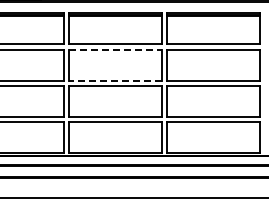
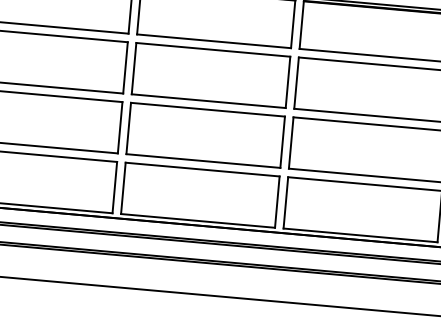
line: (115, 49) -> (213, 49), dashed -> solid
line: (115, 80) -> (209, 100), dashed -> solid

